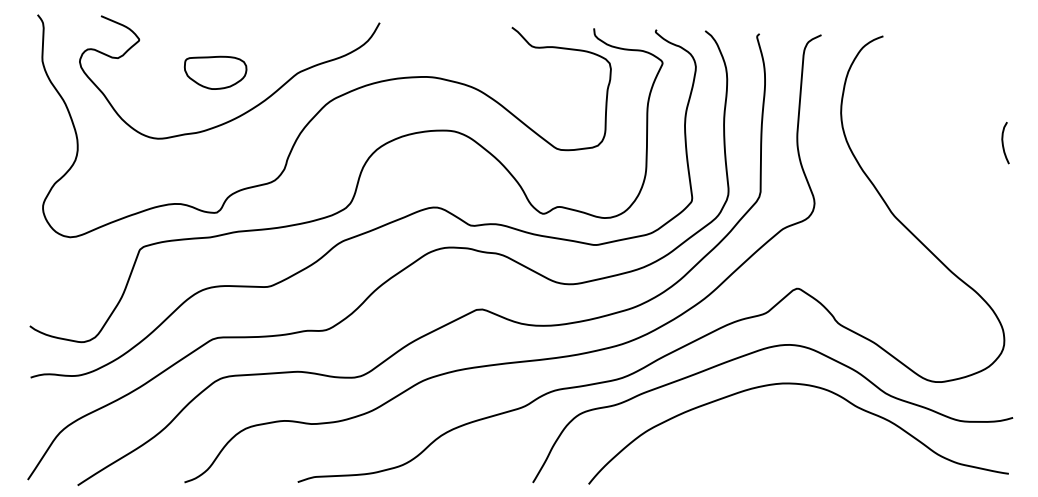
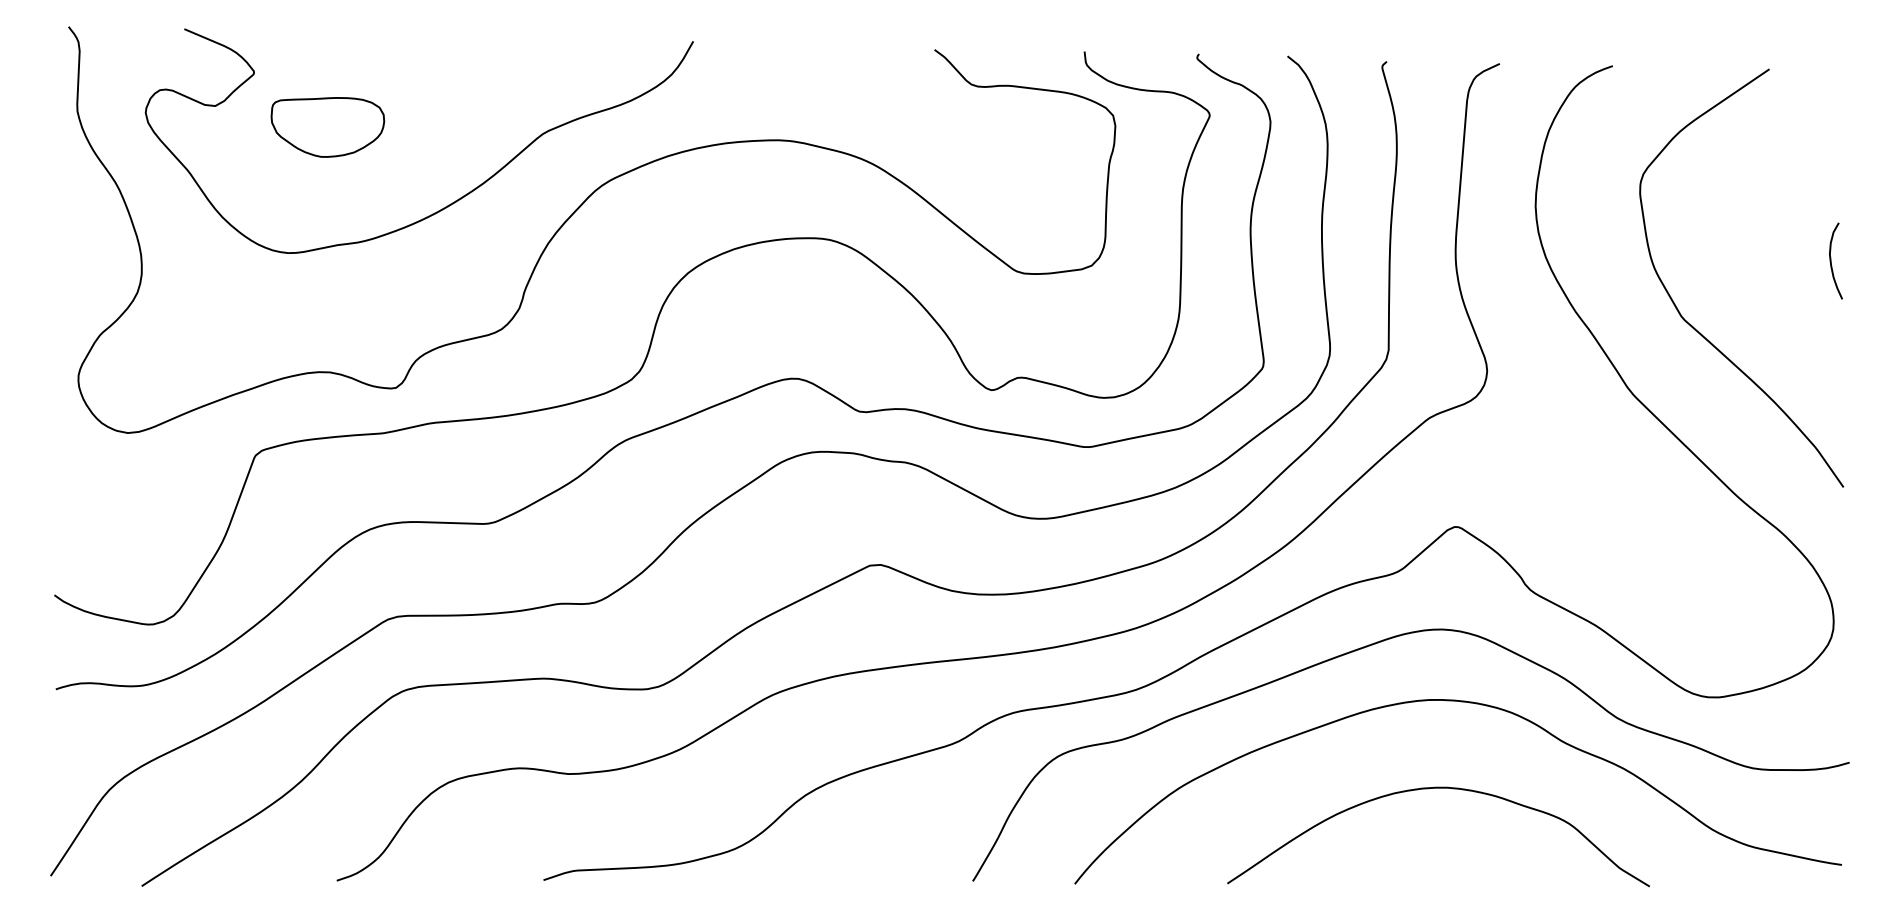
part: (215, 72) -> (327, 126), moved
curve: (931, 181) -> (1700, 331), added
curve: (787, 432) -> (1437, 789), added

